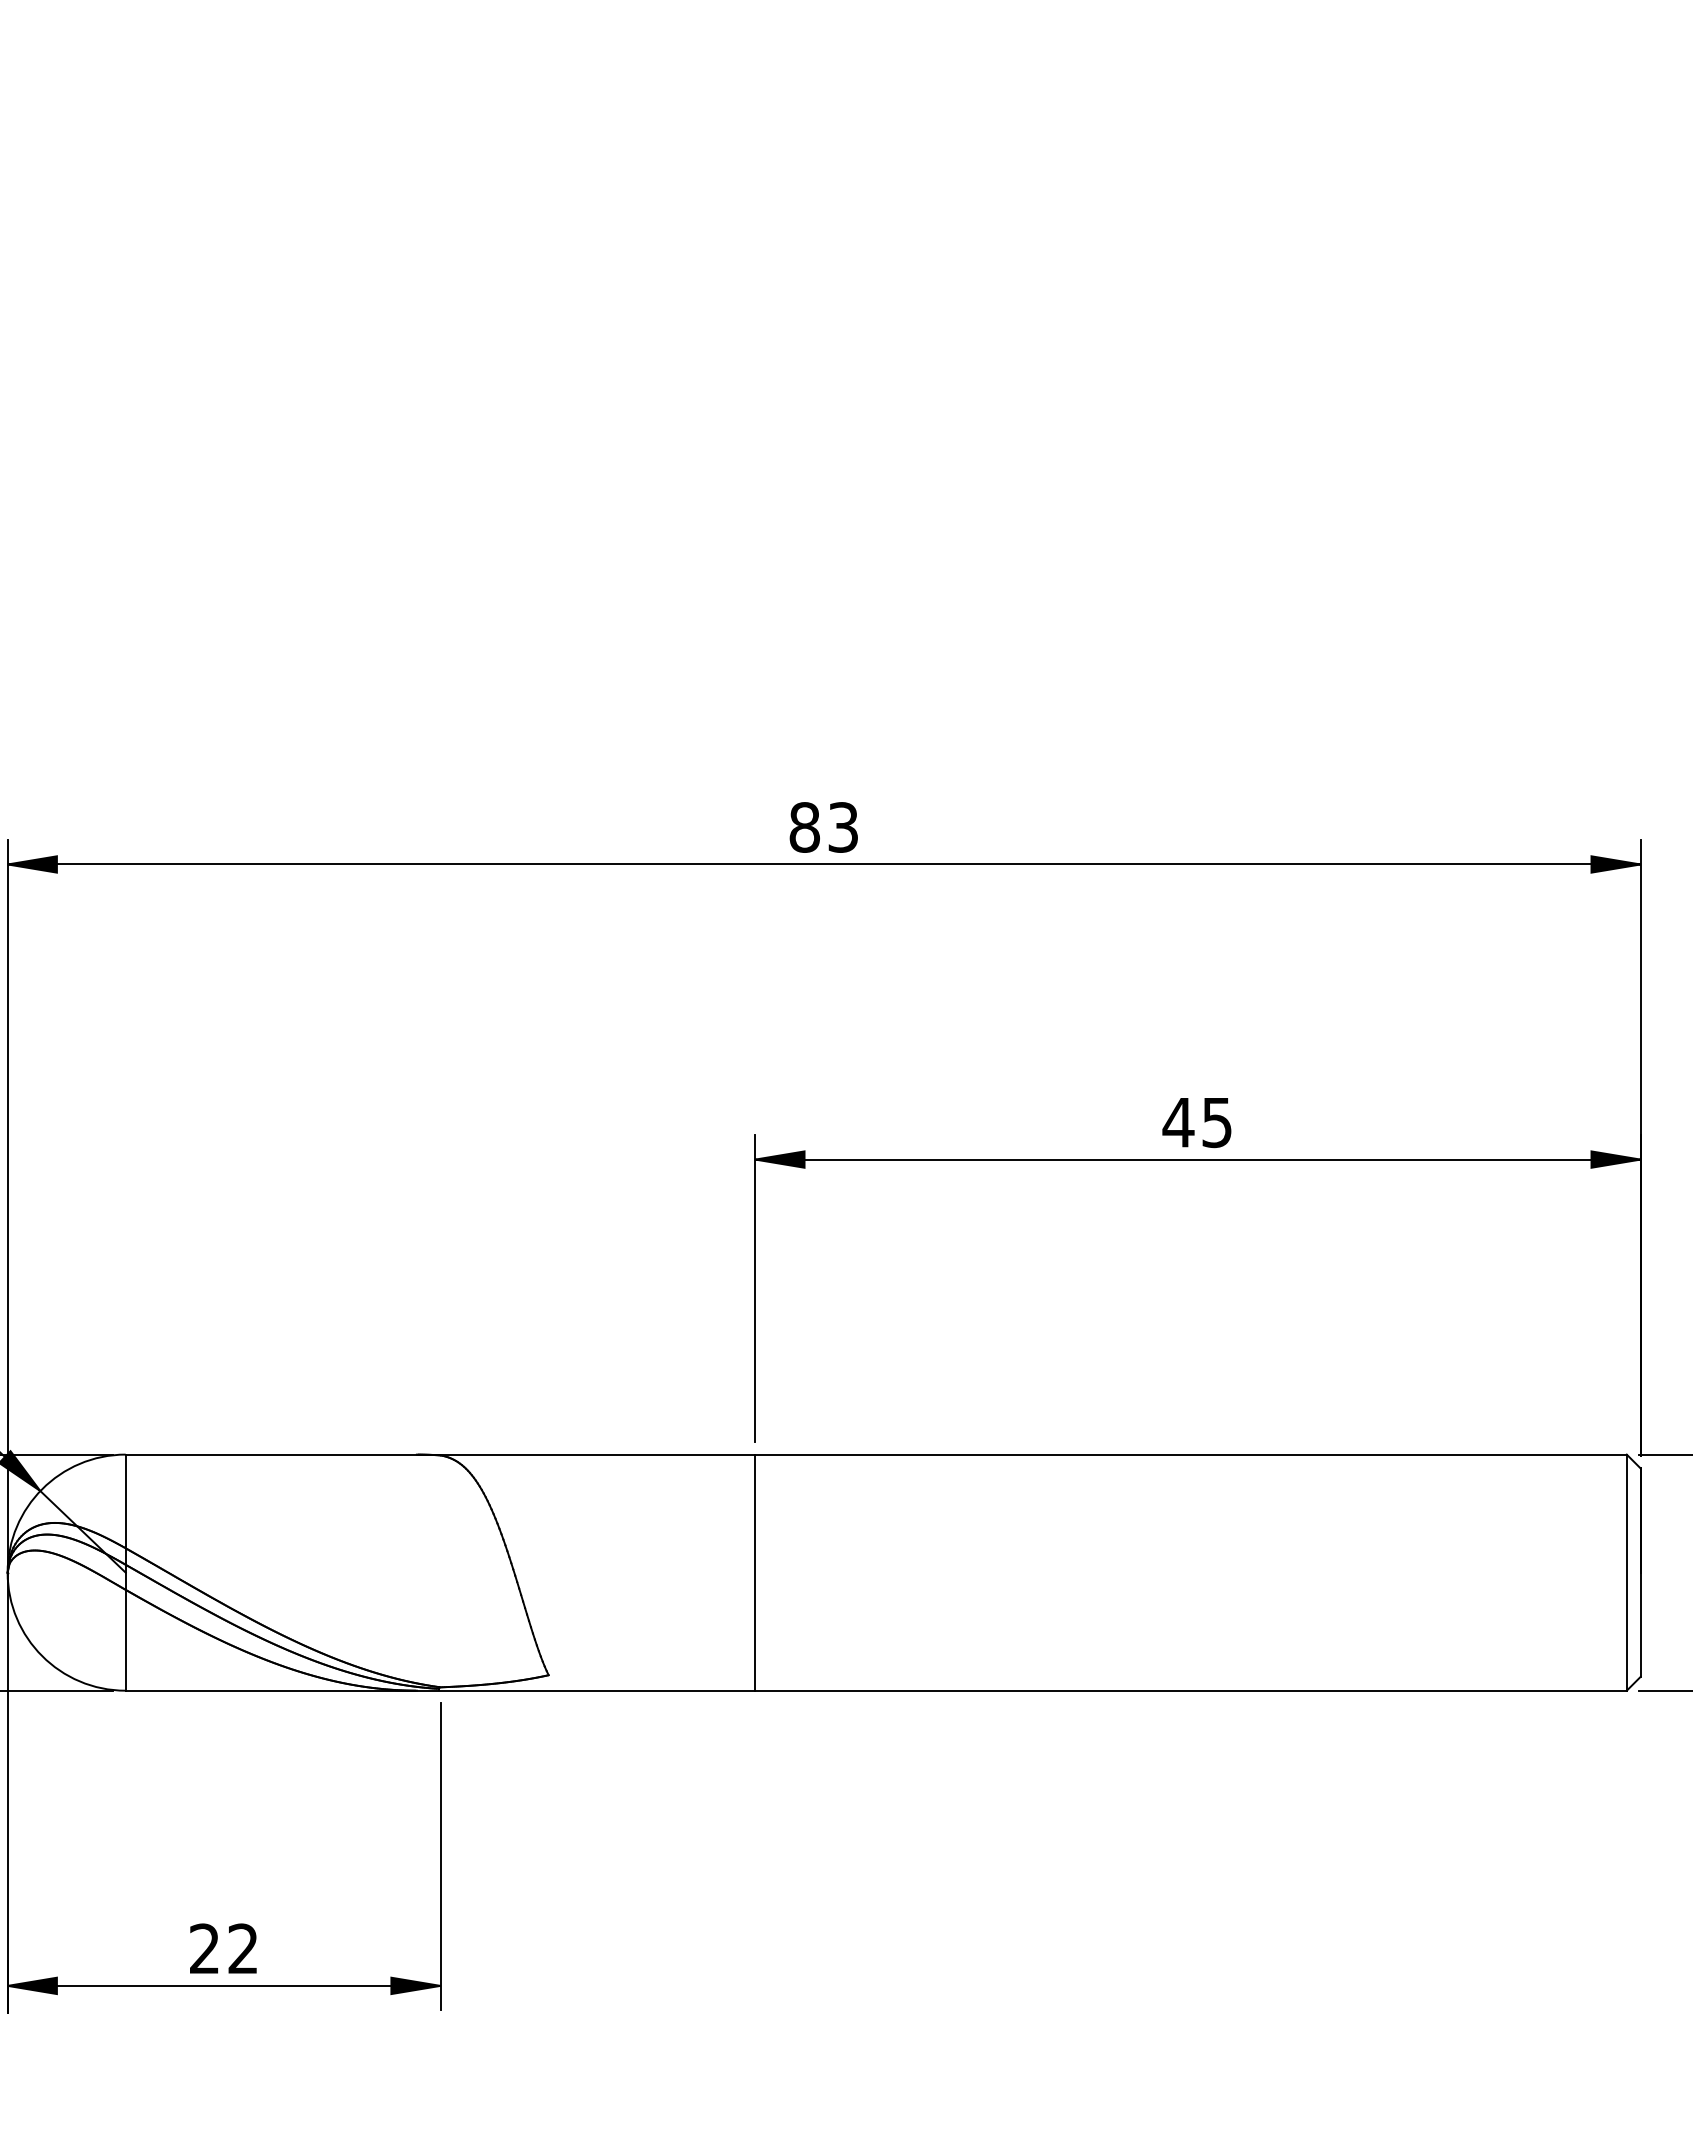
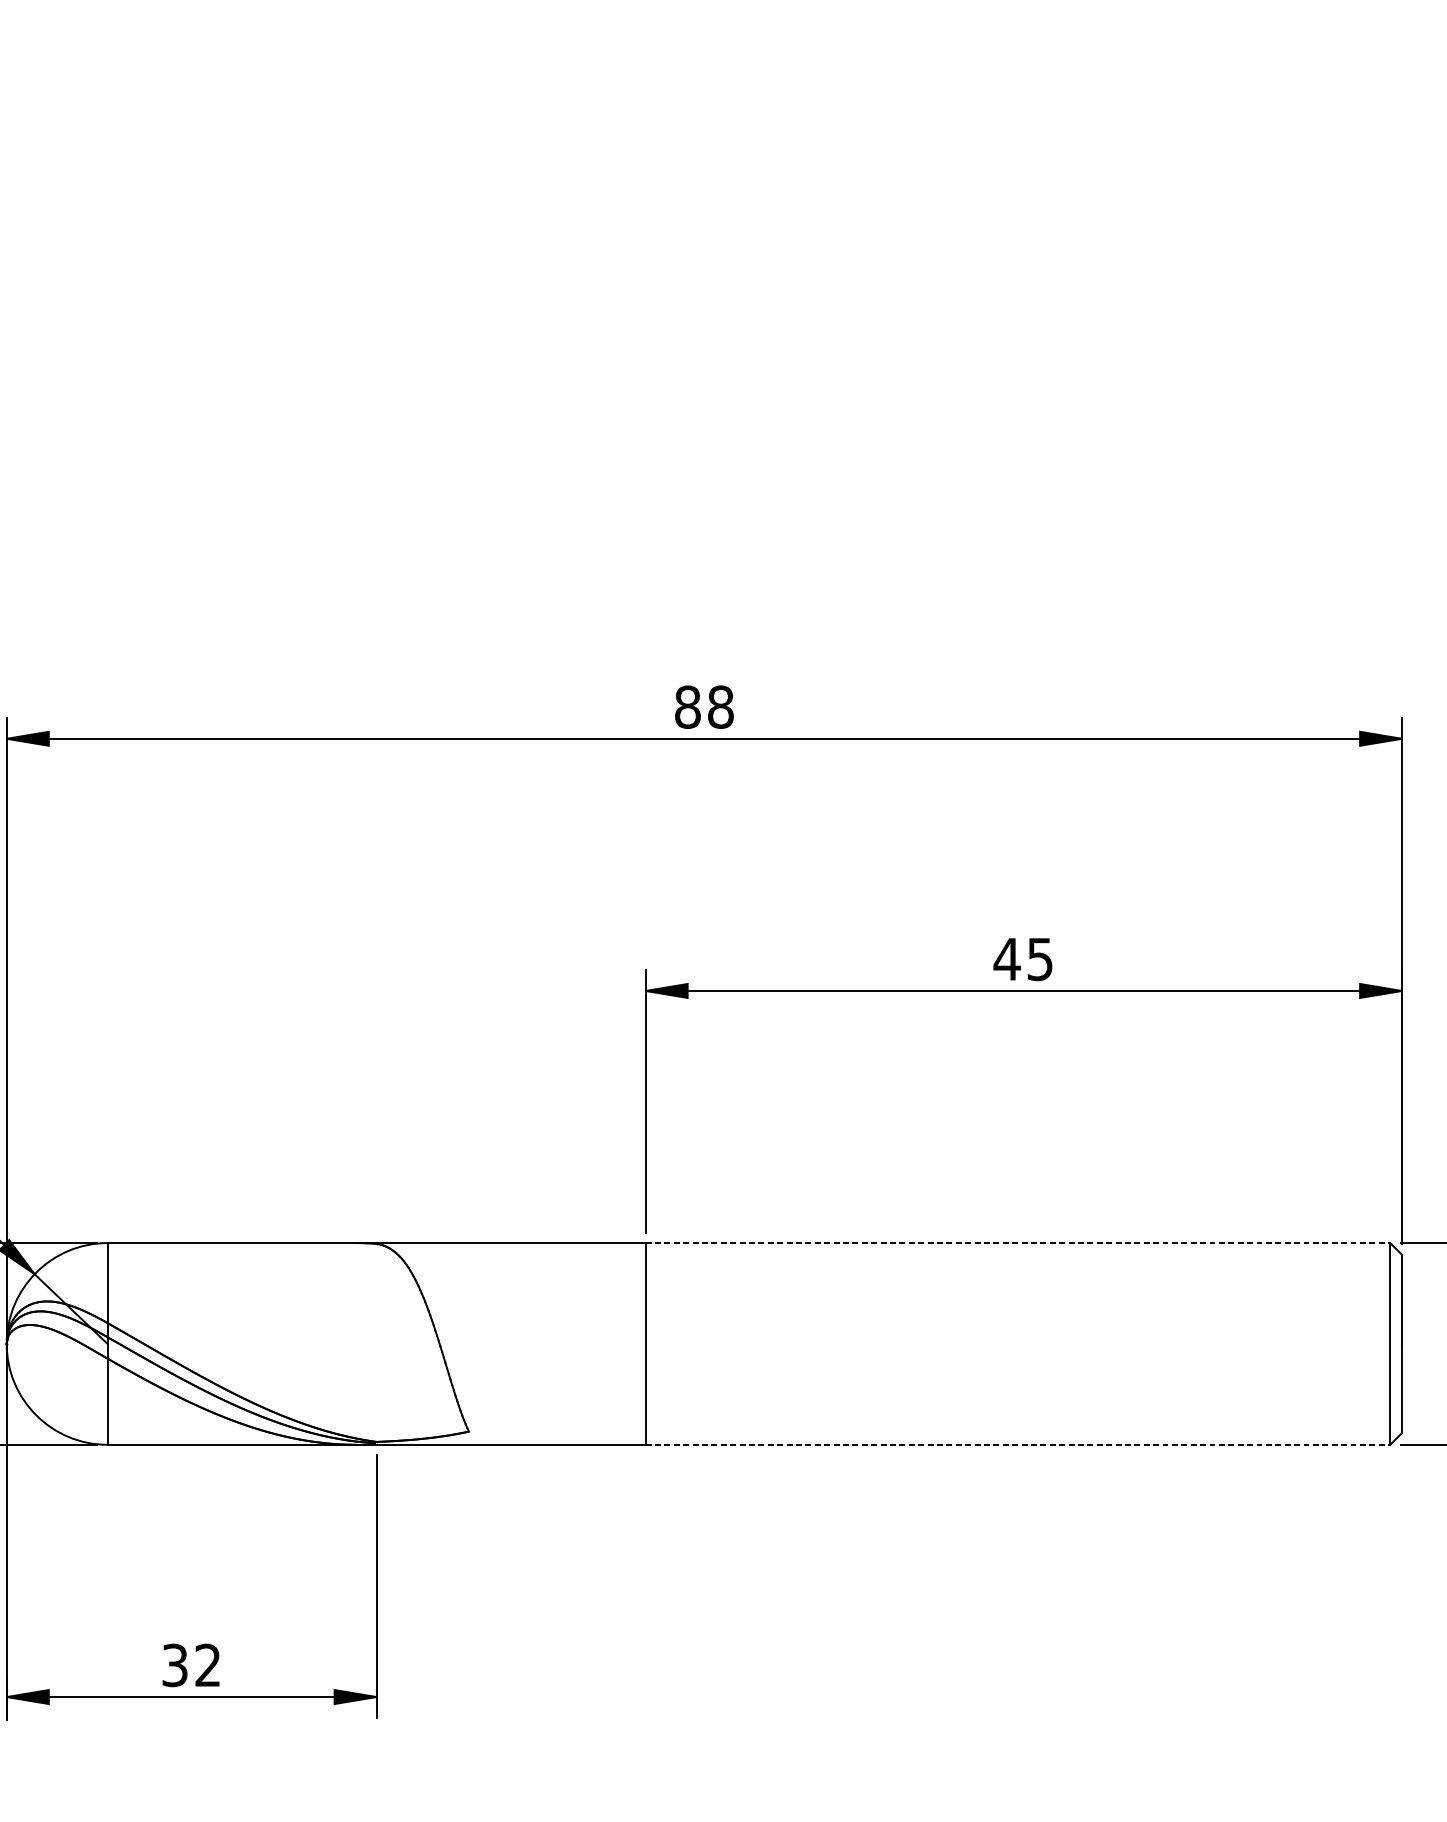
text: (843, 827) -> (720, 707), 83 -> 88
line: (1191, 1454) -> (1018, 1242), solid -> dashed
line: (1191, 1690) -> (1018, 1444), solid -> dashed
text: (204, 1948) -> (174, 1665), 22 -> 32

